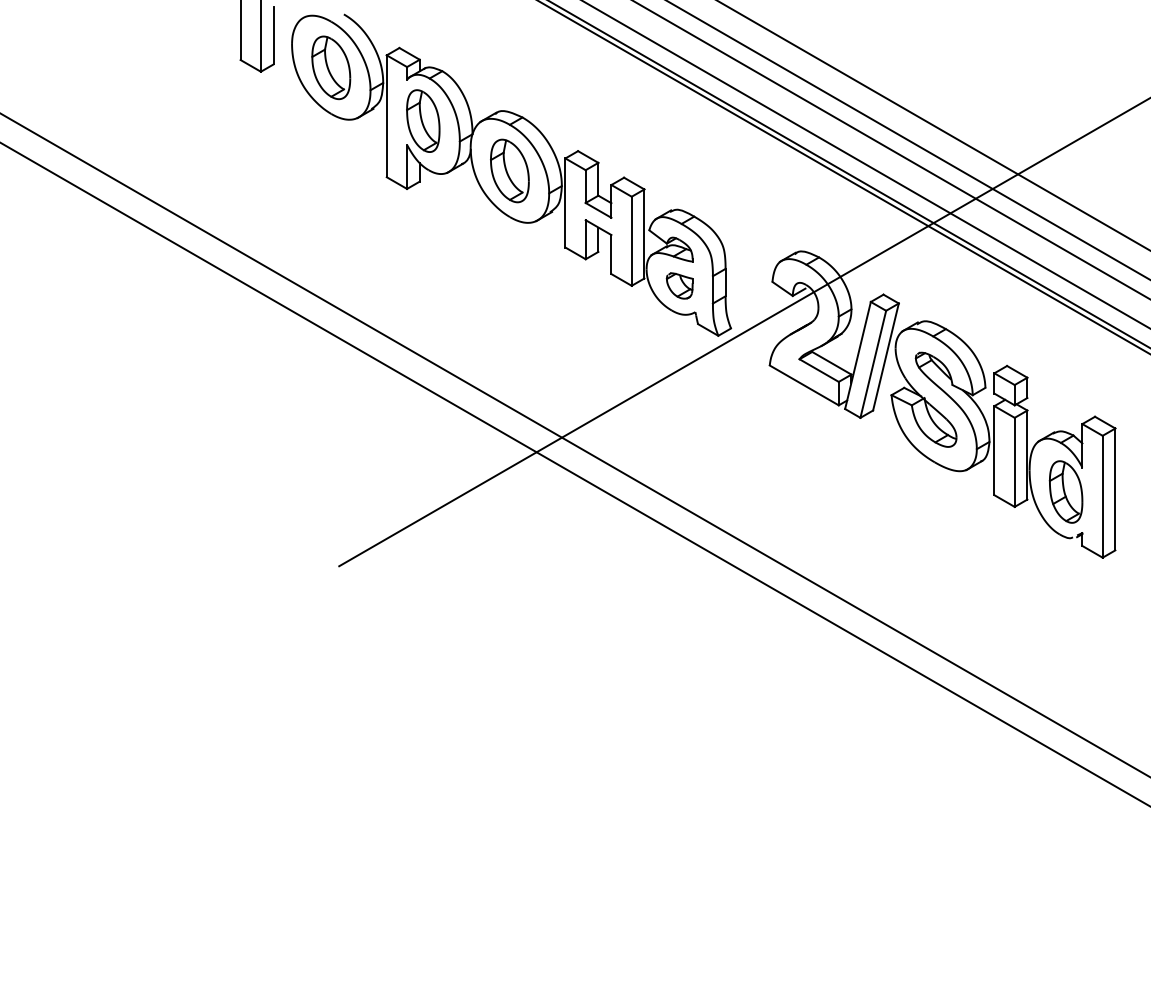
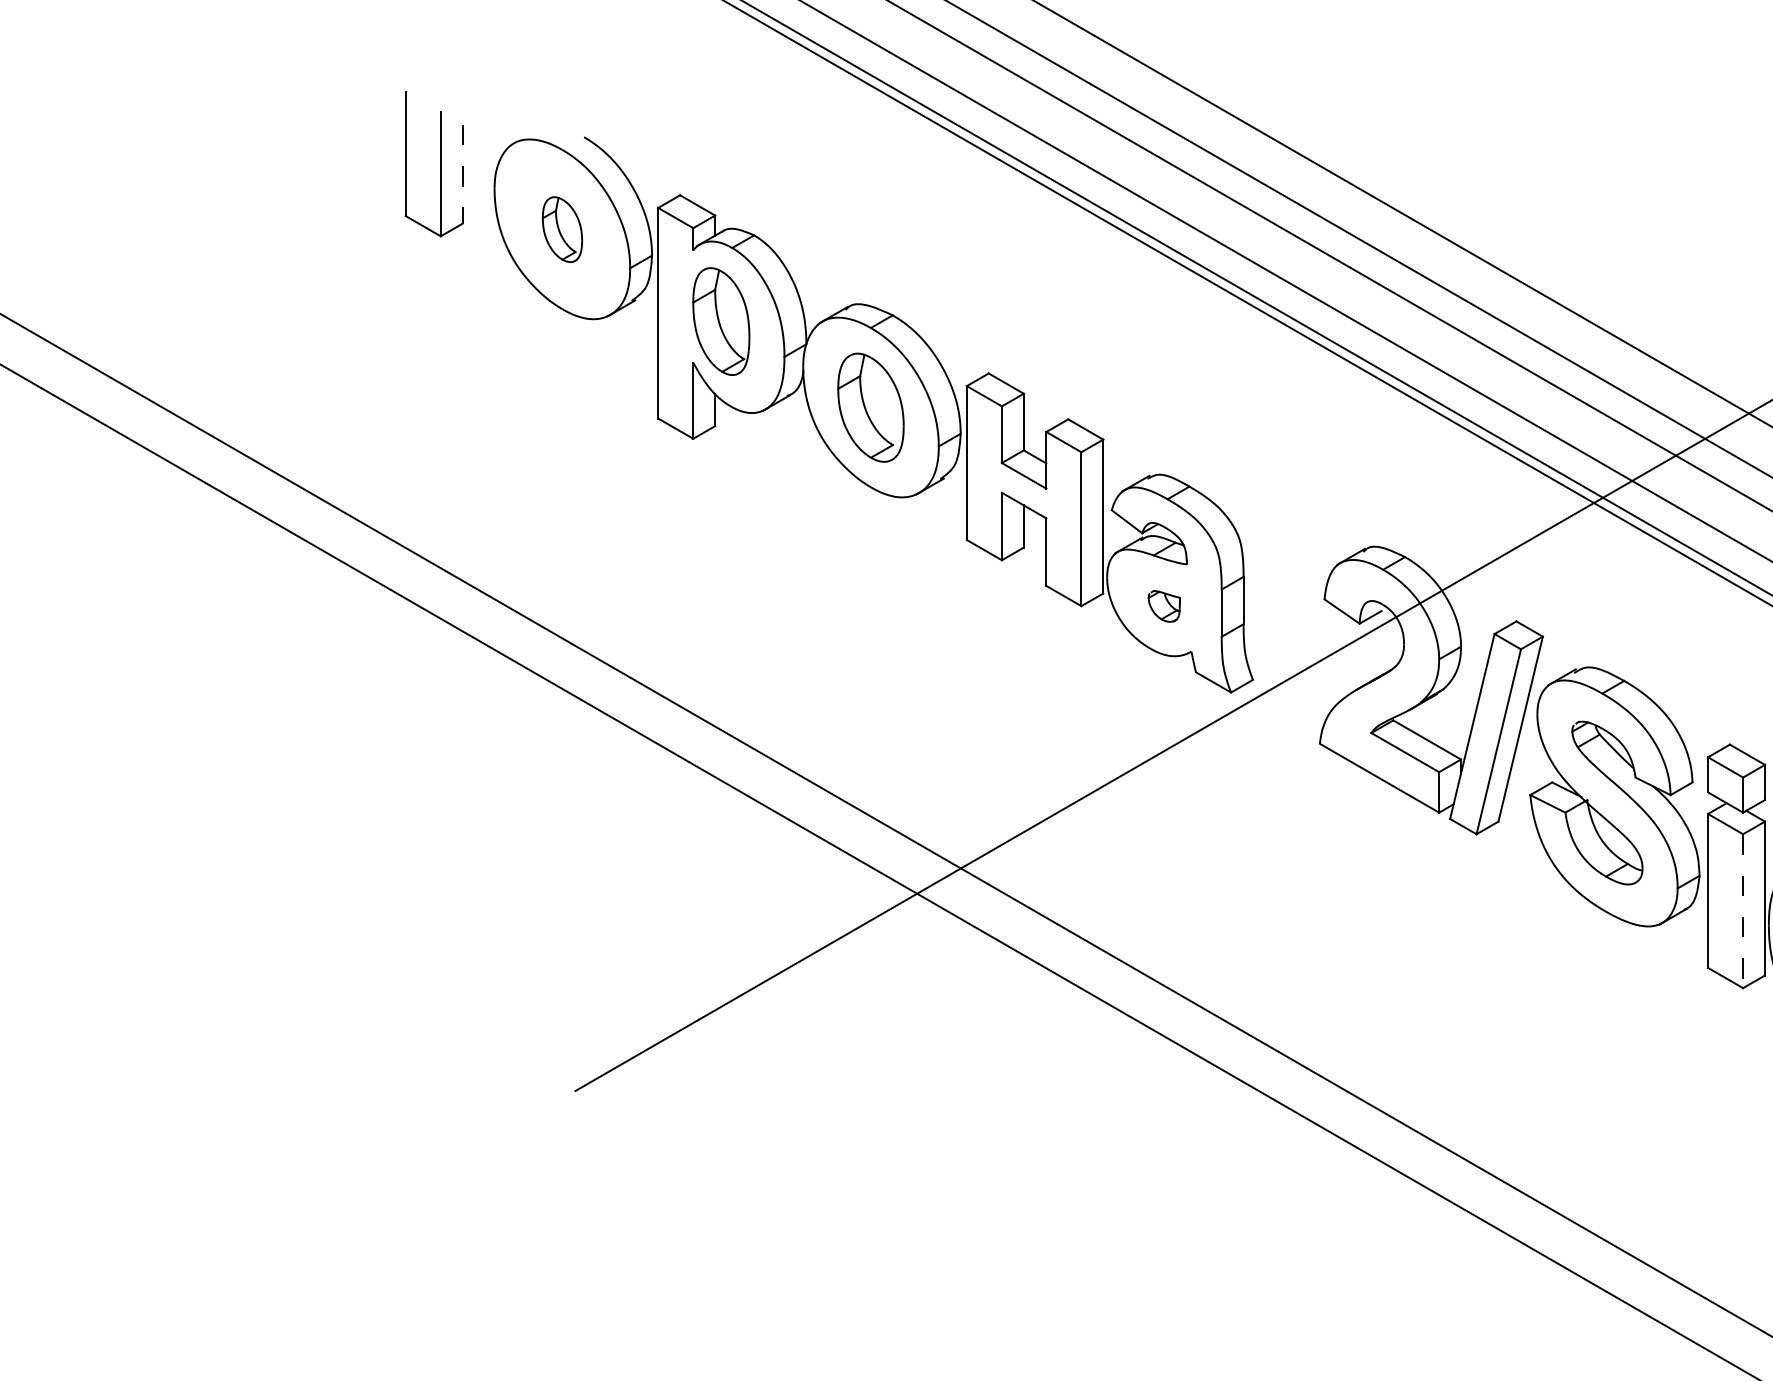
line: (273, 35) -> (462, 173), solid -> dashed
part: (331, 67) -> (562, 228), size x0.6
part: (679, 285) -> (1163, 605), size x0.7
line: (1014, 462) -> (1742, 911), solid -> dashed

